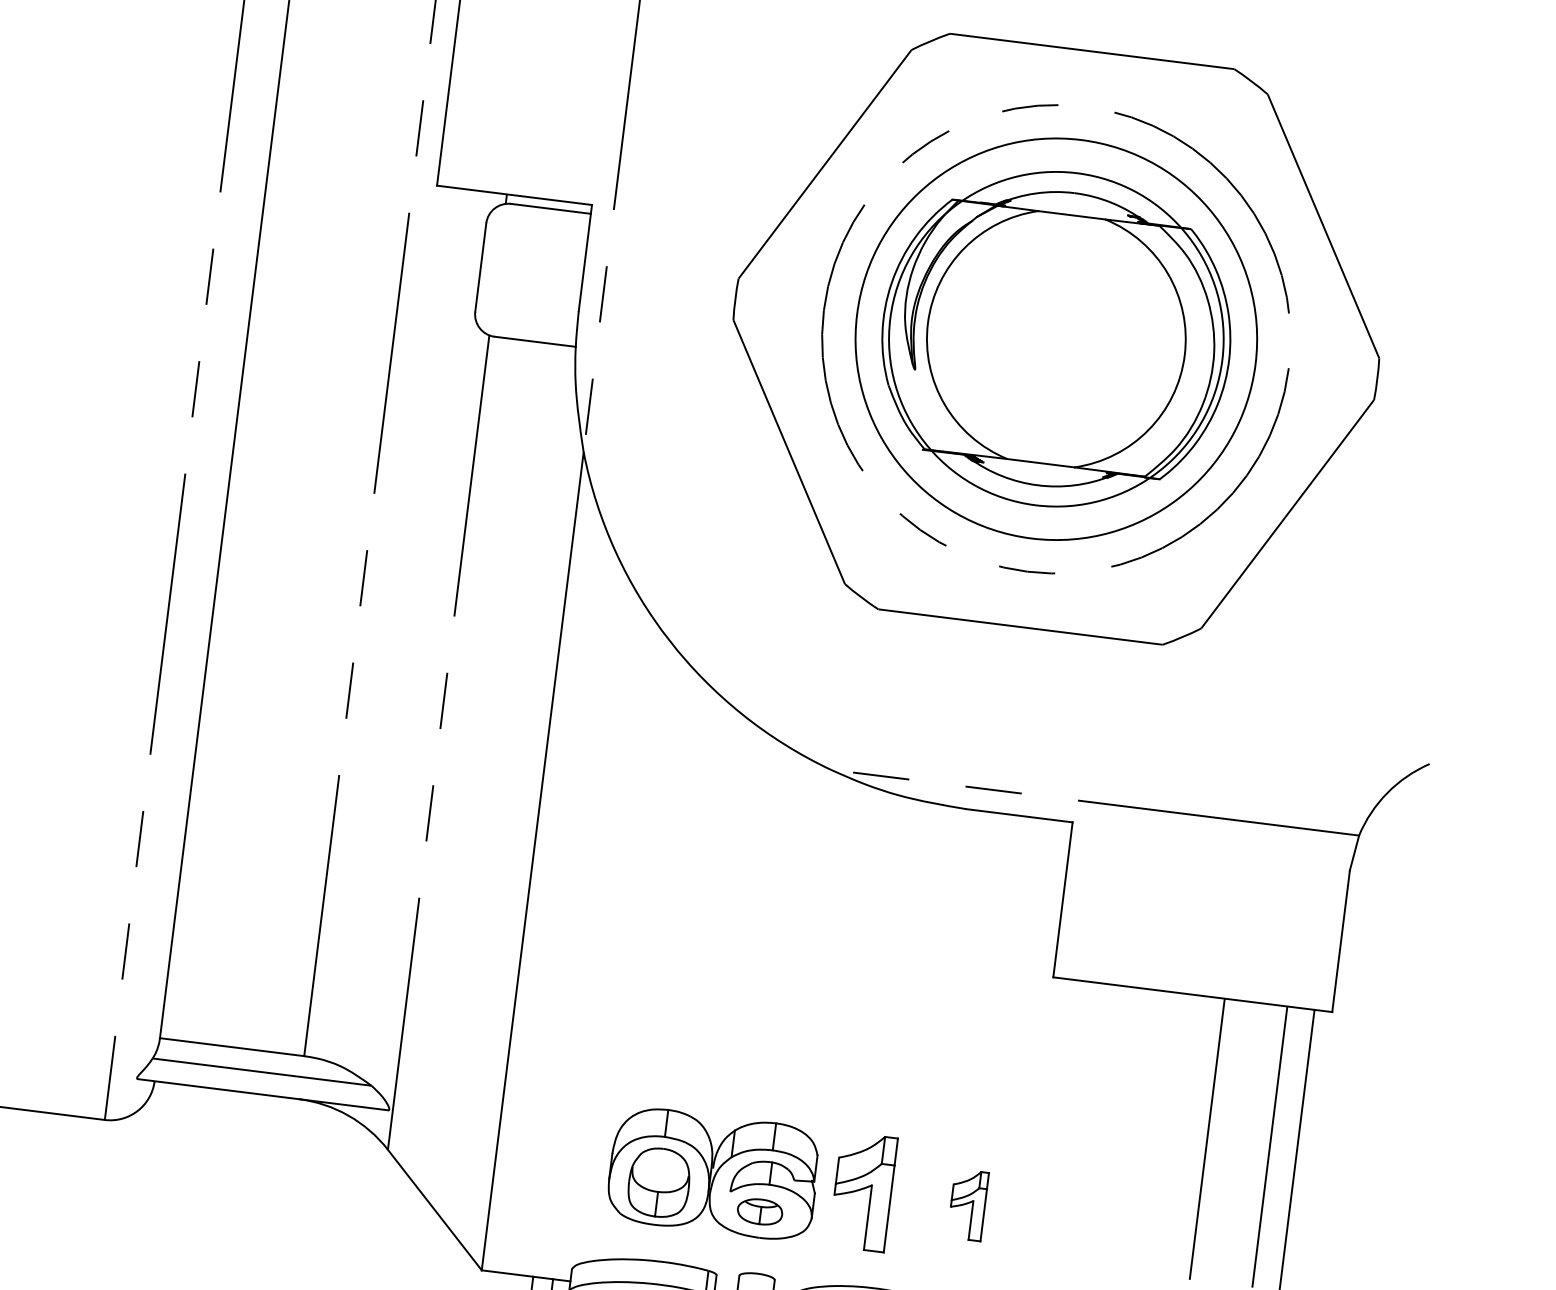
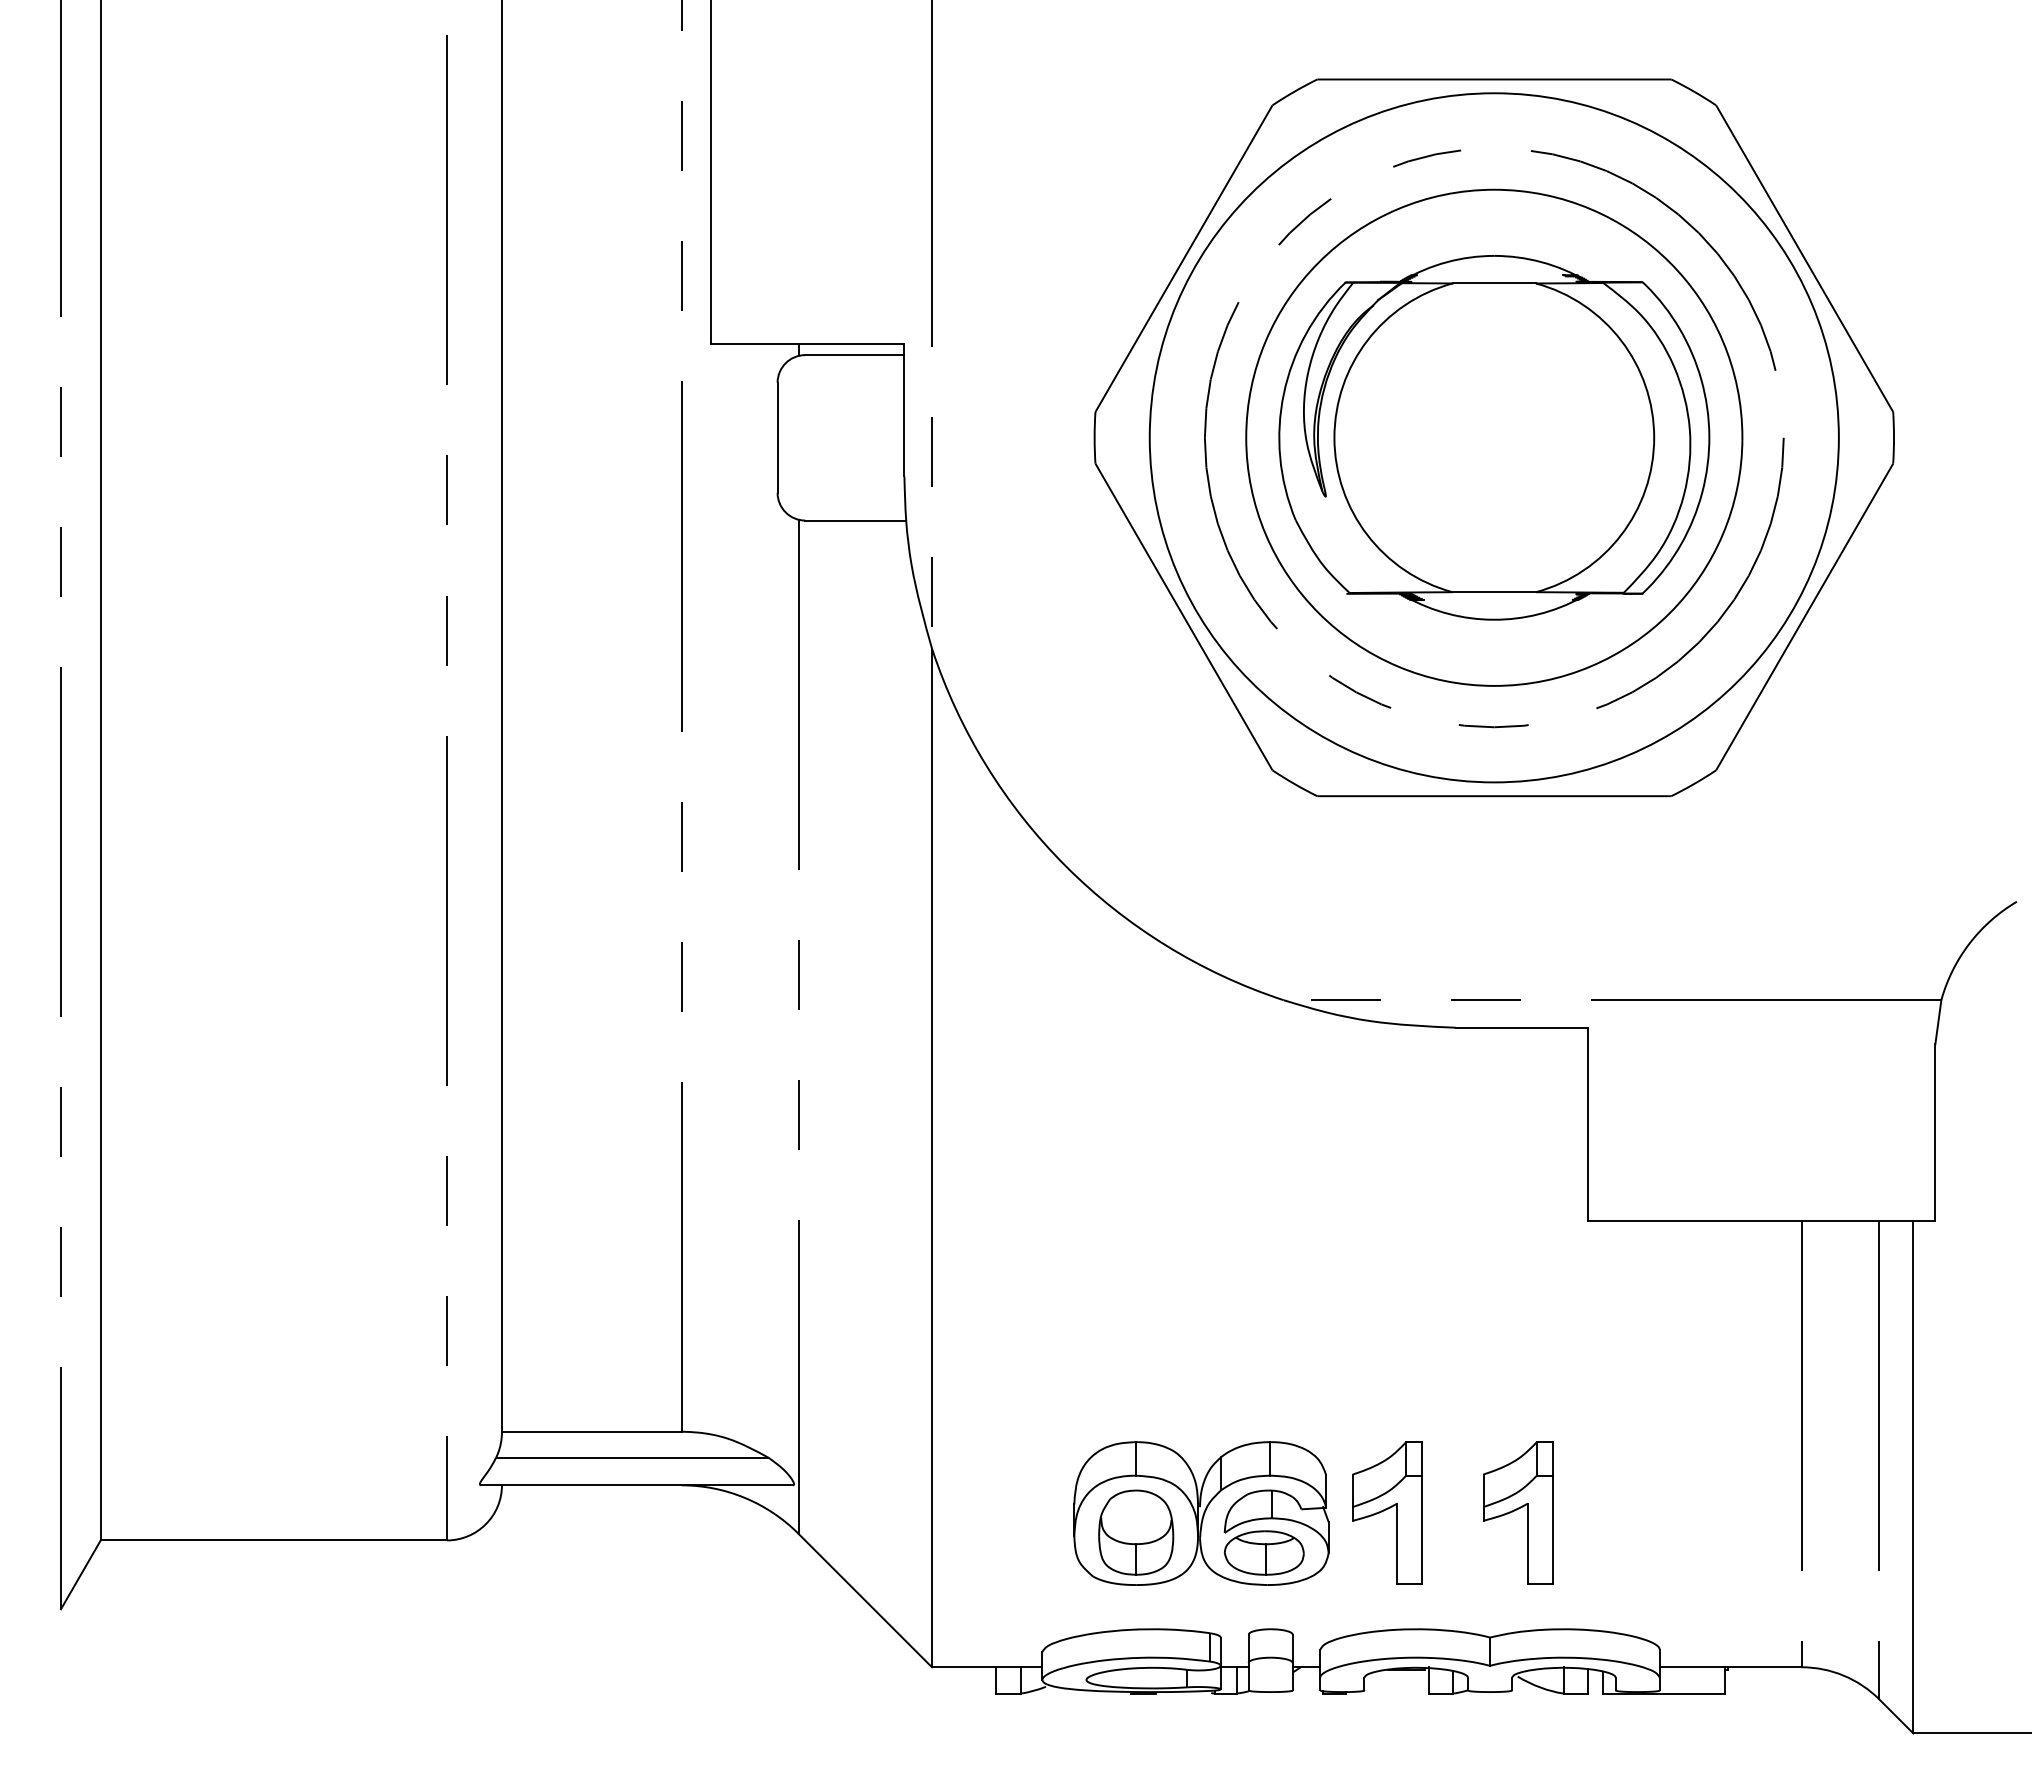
circle: (1055, 338) -> (1493, 437), size x1.67
part: (968, 1204) -> (1518, 1512), size x1.67
part: (759, 1211) -> (1263, 1552), size x1.43

